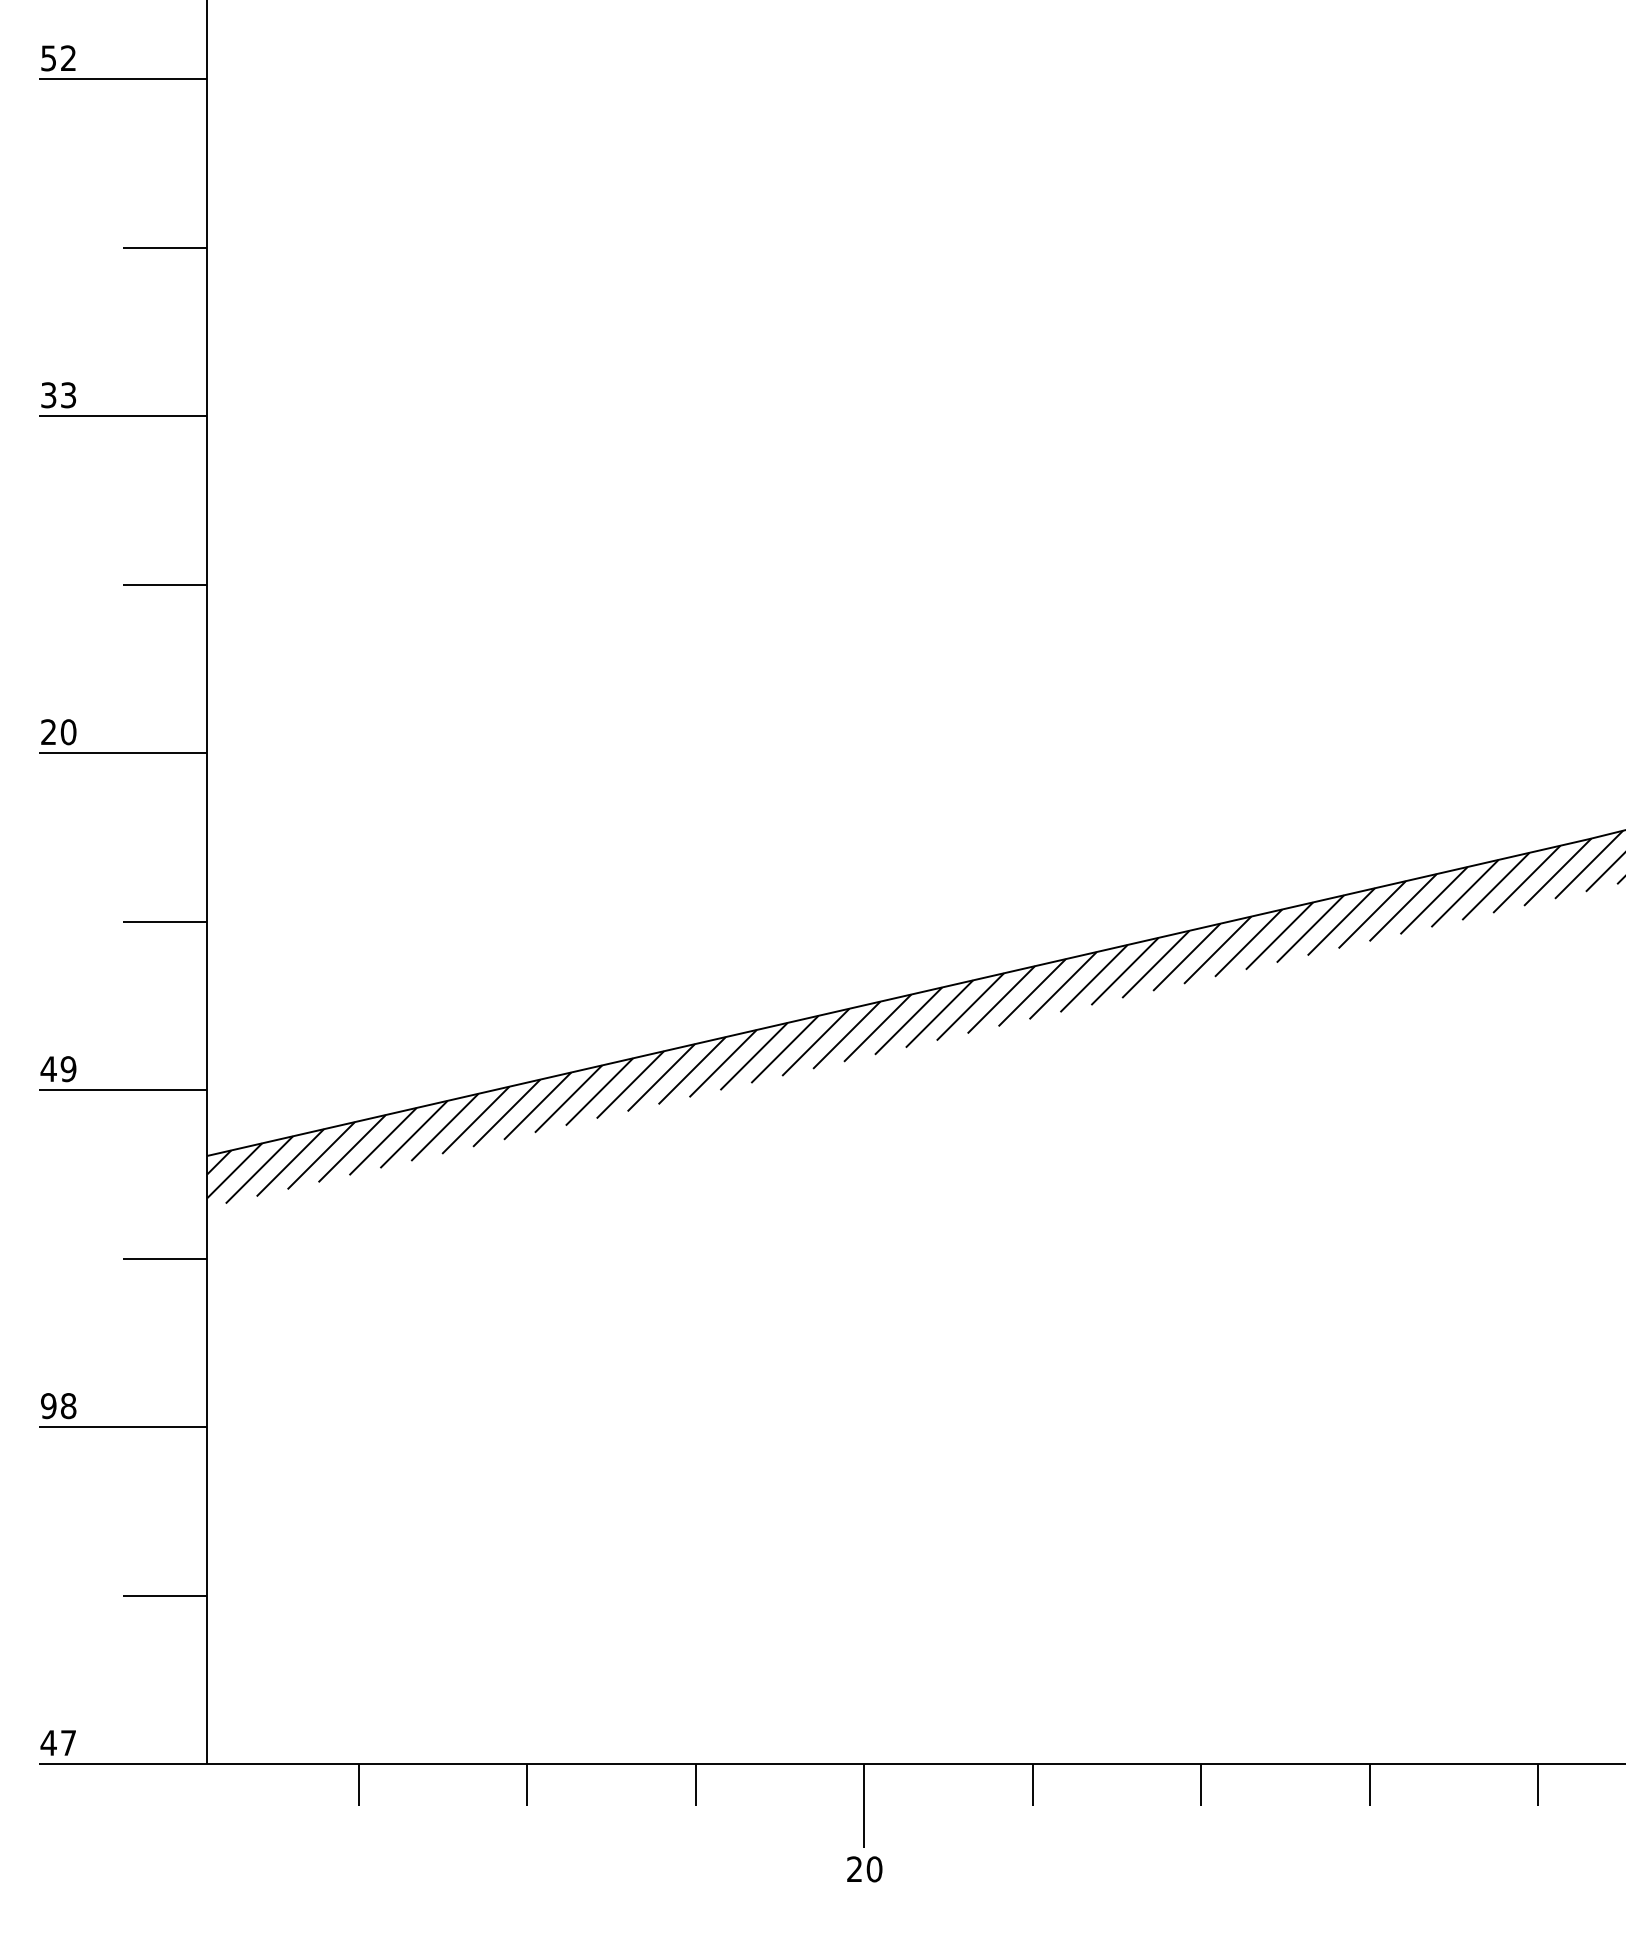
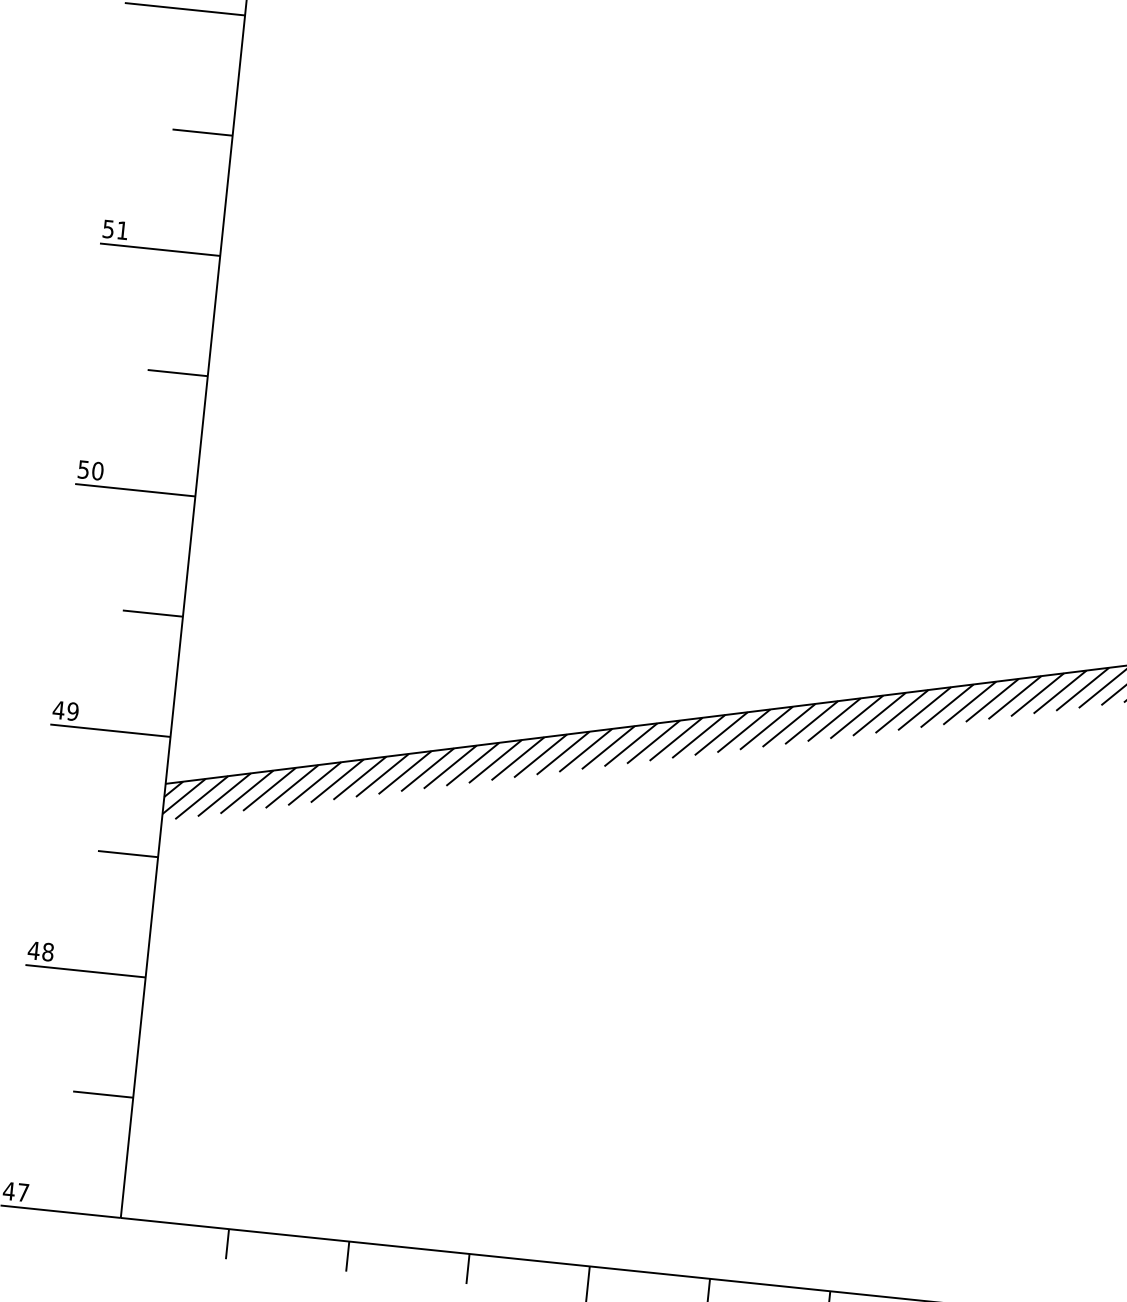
text: (59, 395) -> (116, 230), 33 -> 51
text: (48, 732) -> (83, 469), 20 -> 50
text: (48, 1406) -> (33, 950), 98 -> 48

